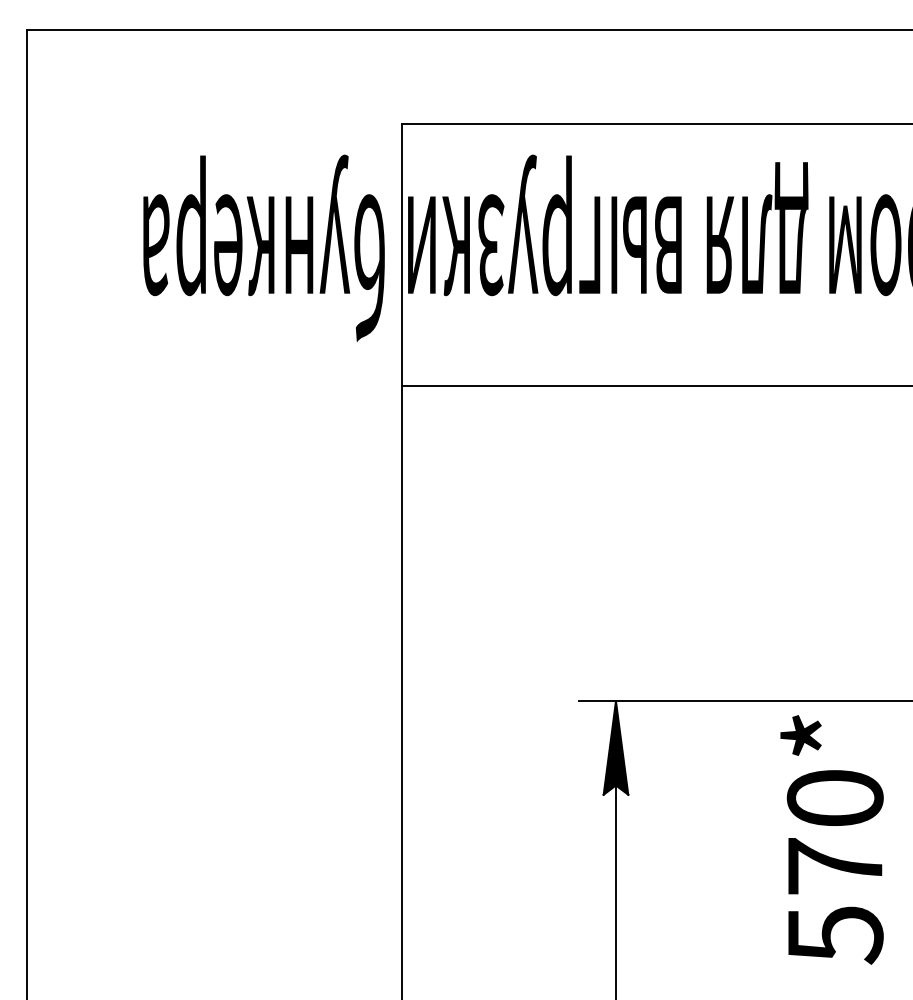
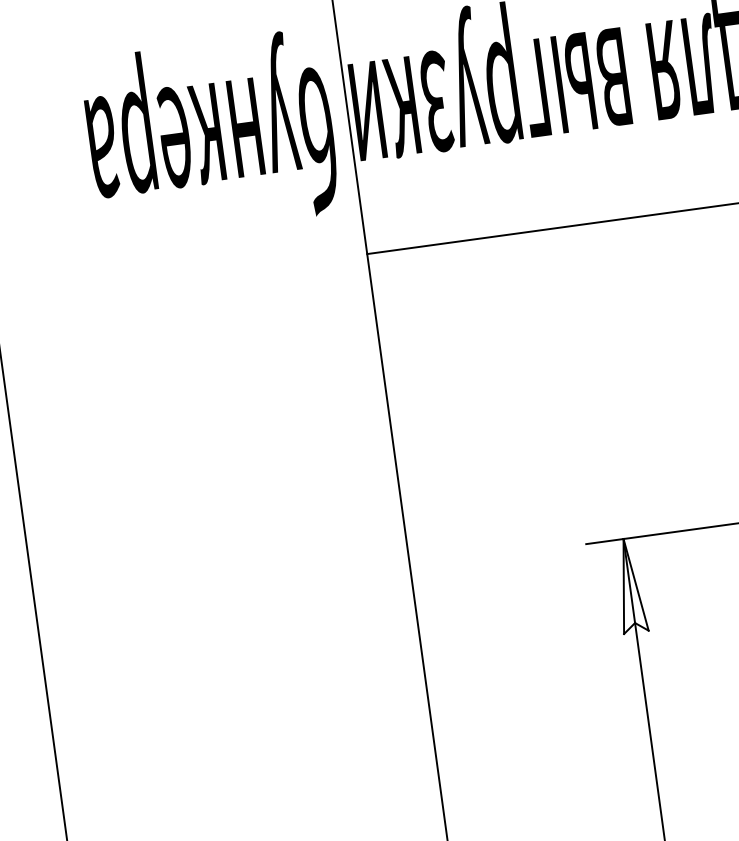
fill: (615, 747) -> (629, 585), removed

